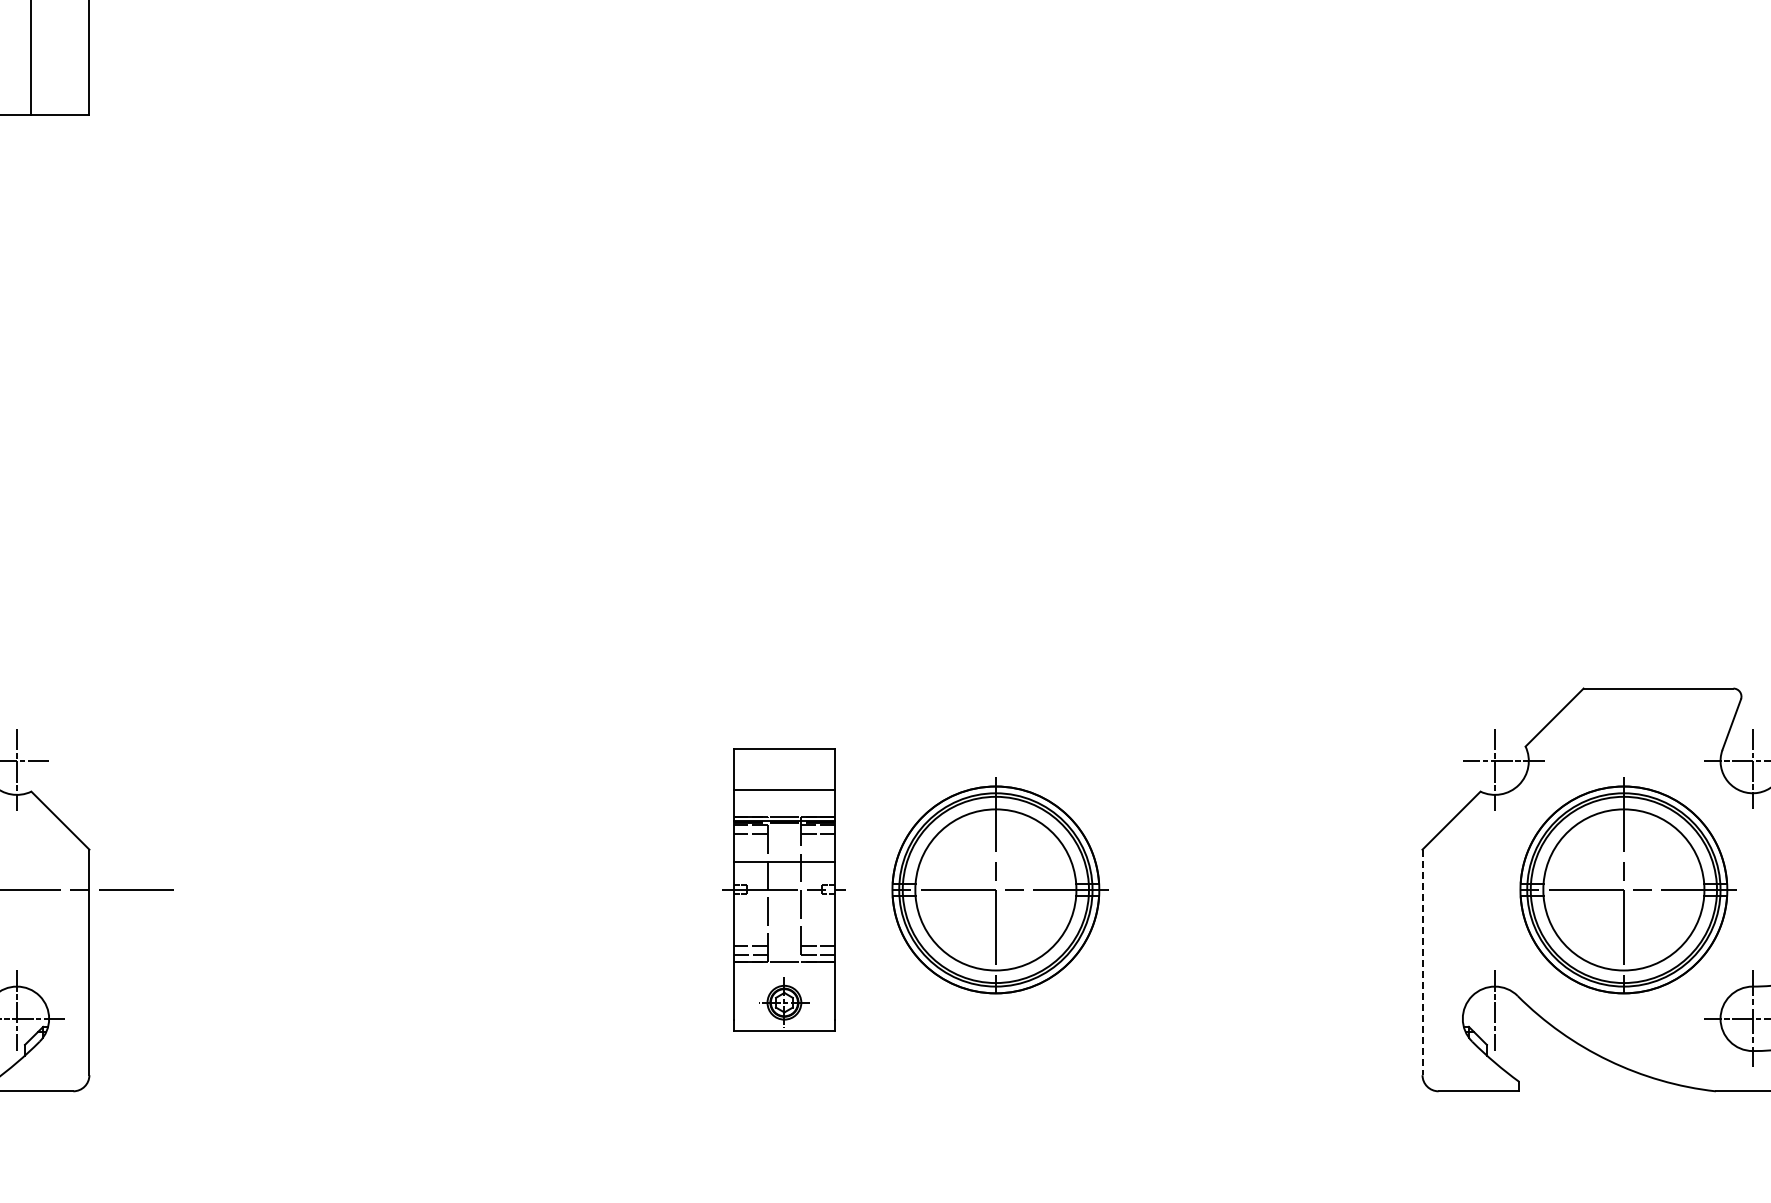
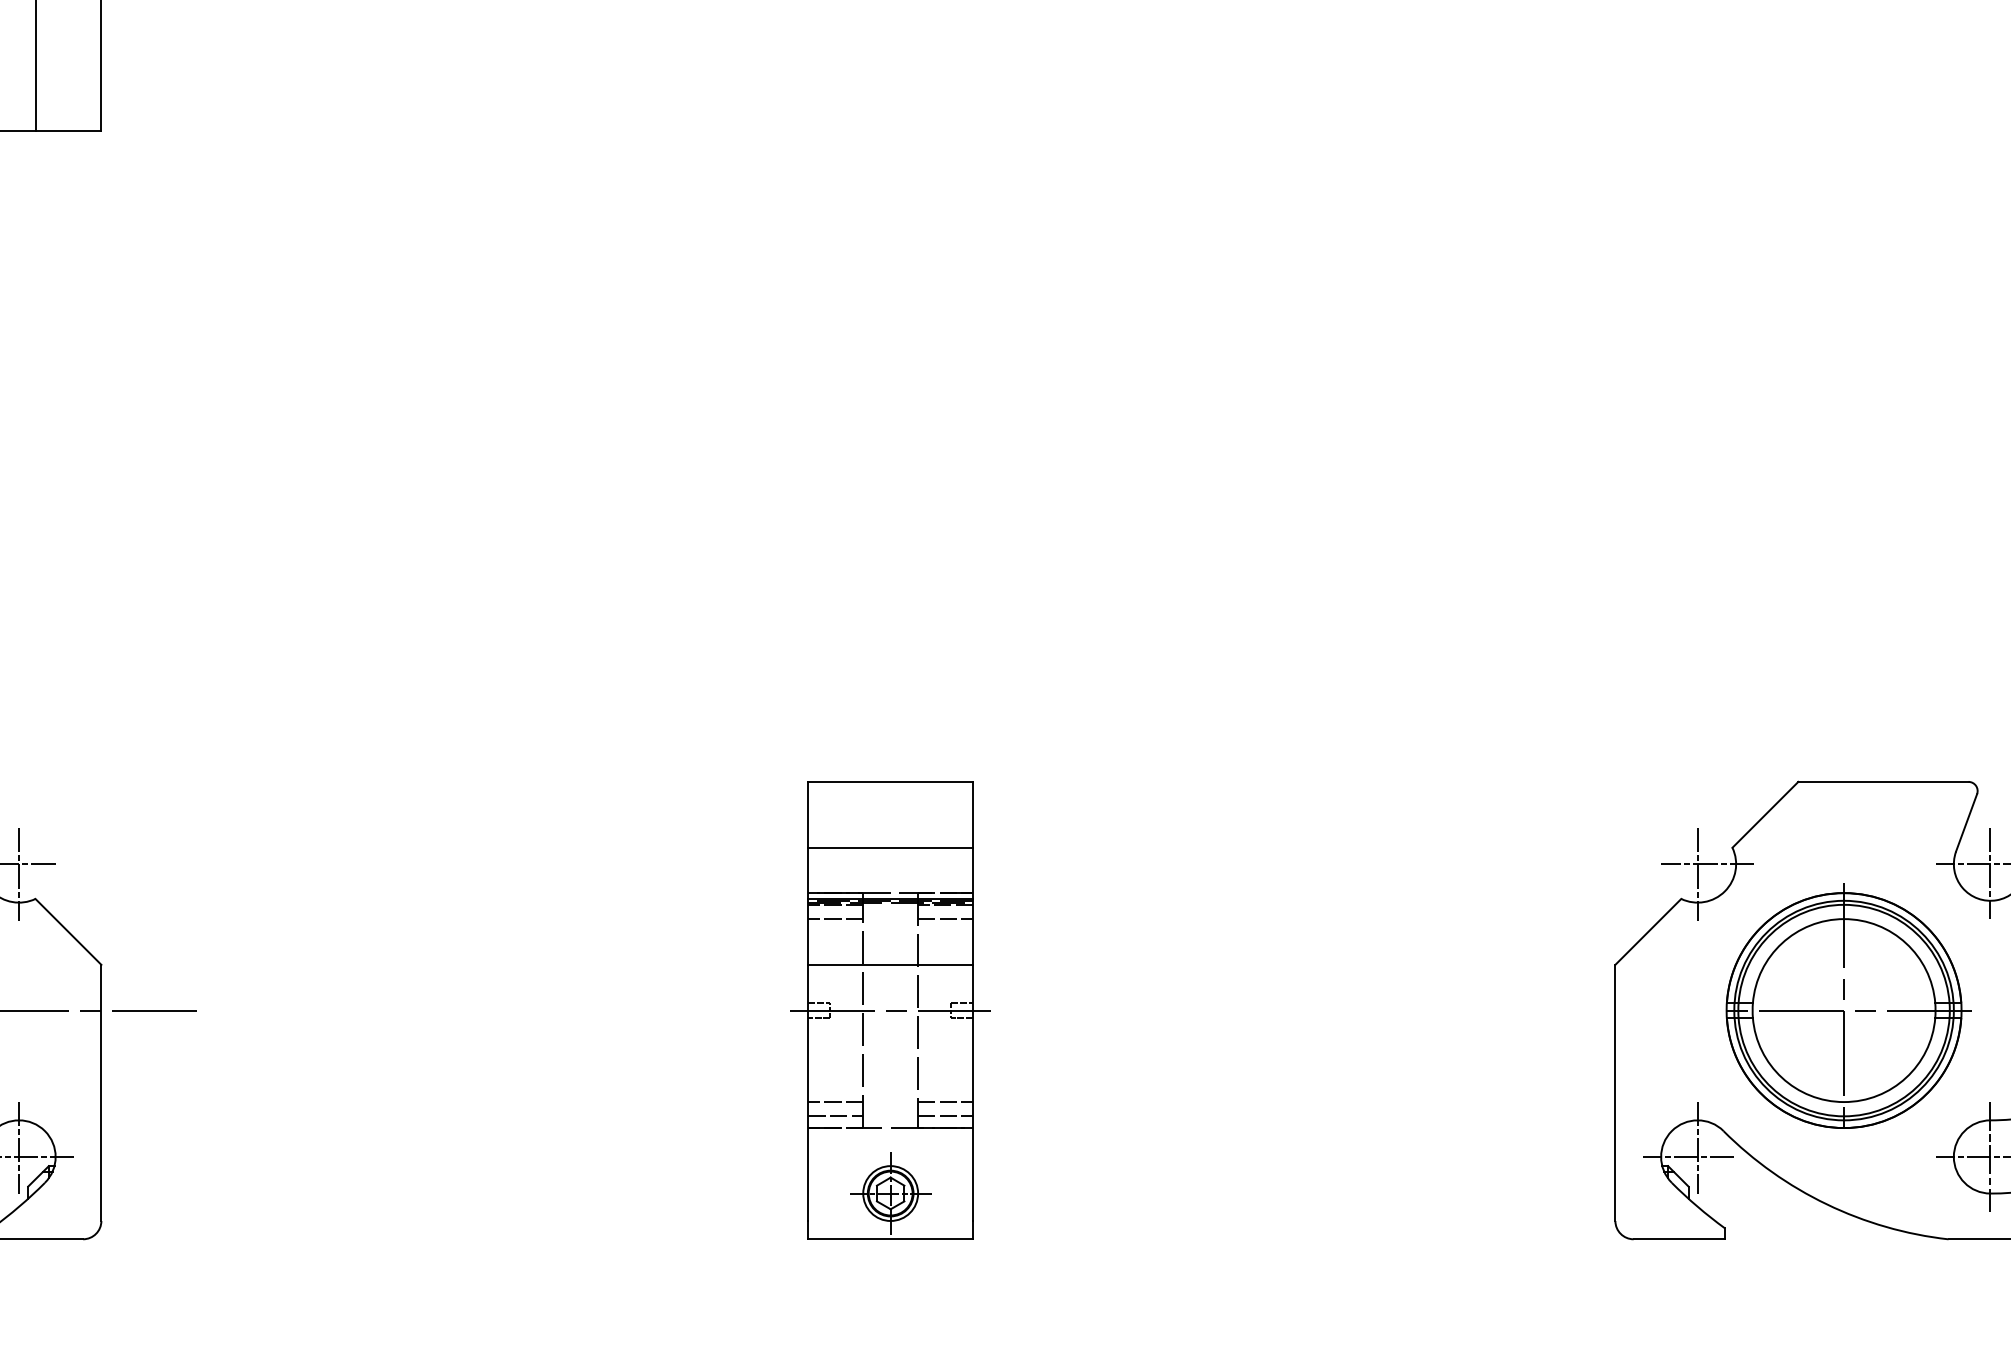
part: (999, 885) -> (1134, 1005), removed
part: (784, 889) -> (890, 1010), size x1.43
line: (1422, 962) -> (1615, 1092), dashed -> solid
line: (1486, 1018) -> (1688, 1156), added

